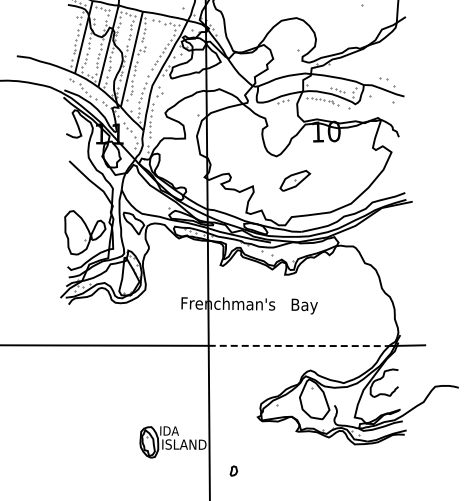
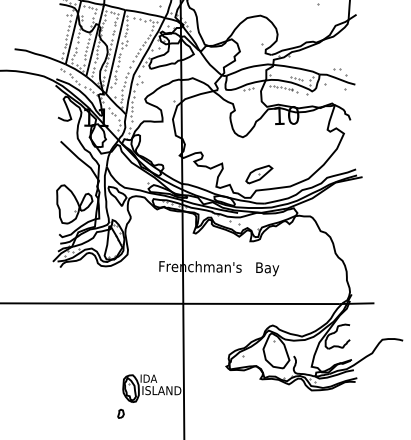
part: (295, 180) -> (259, 174), moved
line: (297, 345) -> (261, 303), dashed -> solid
part: (233, 470) -> (120, 413), moved

